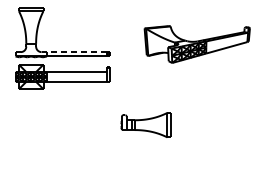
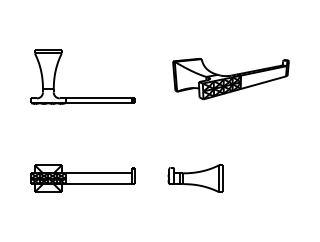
part: (196, 44) -> (230, 79), moved
line: (76, 52) -> (98, 98), dashed -> solid
part: (62, 76) -> (82, 178), moved
part: (145, 124) -> (195, 178), moved

